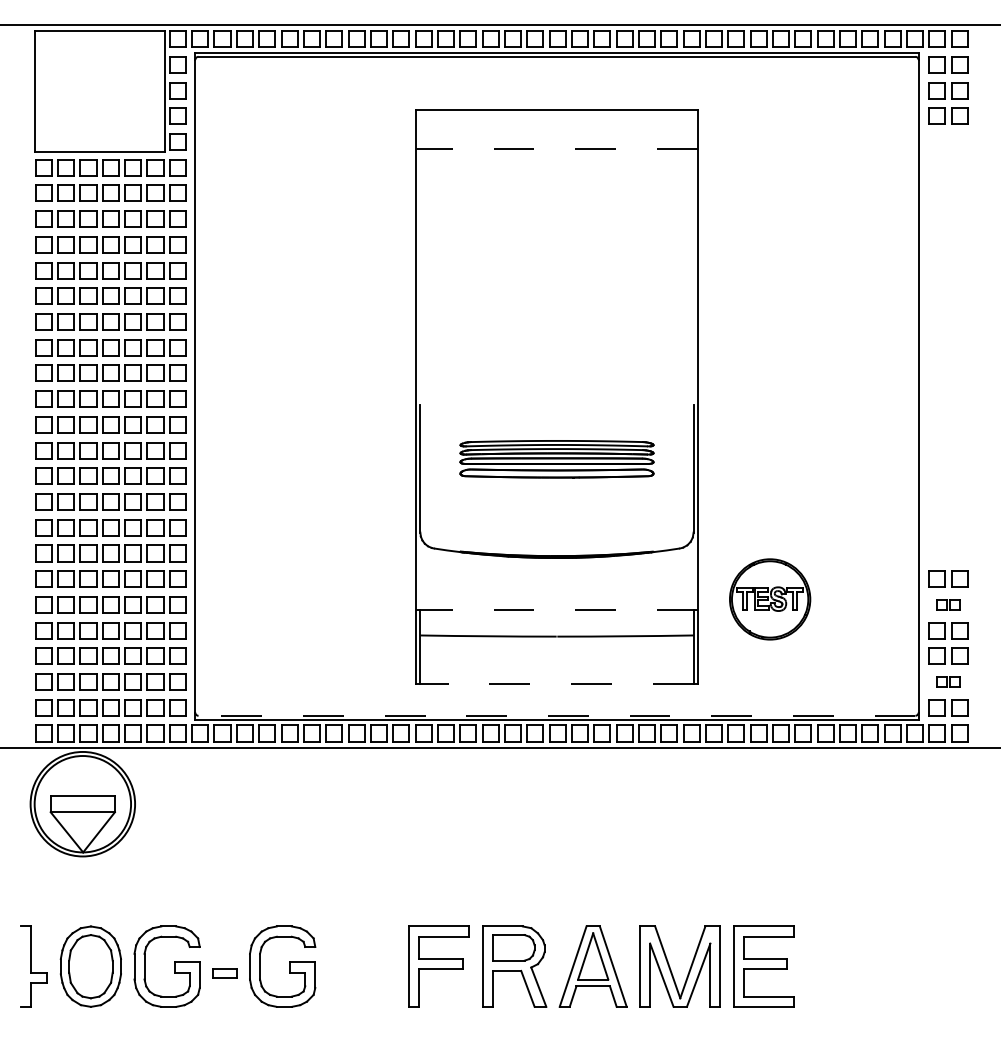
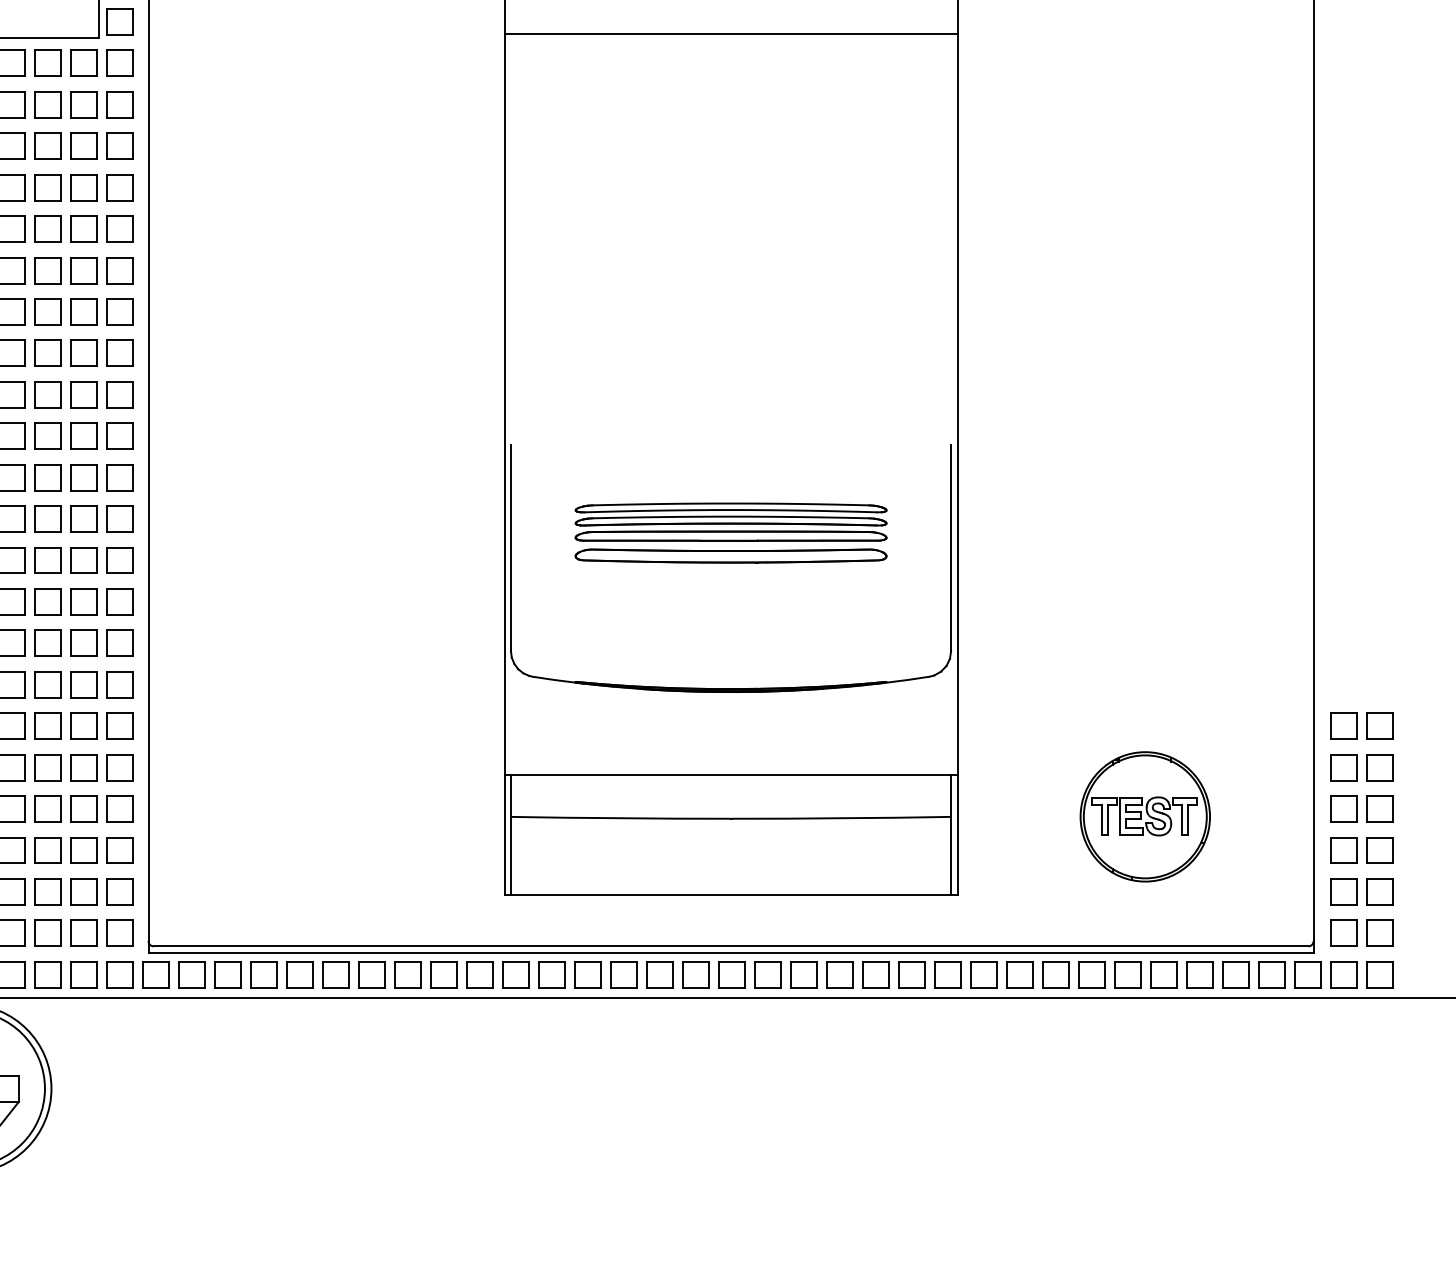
line: (556, 149) -> (730, 34), dashed -> solid
part: (770, 599) -> (1145, 816), moved
part: (948, 604) -> (1361, 767), size x1.67
line: (556, 609) -> (730, 775), dashed -> solid
part: (948, 681) -> (1361, 891), size x1.67
line: (556, 683) -> (730, 894), dashed -> solid
line: (556, 715) -> (730, 945), dashed -> solid

